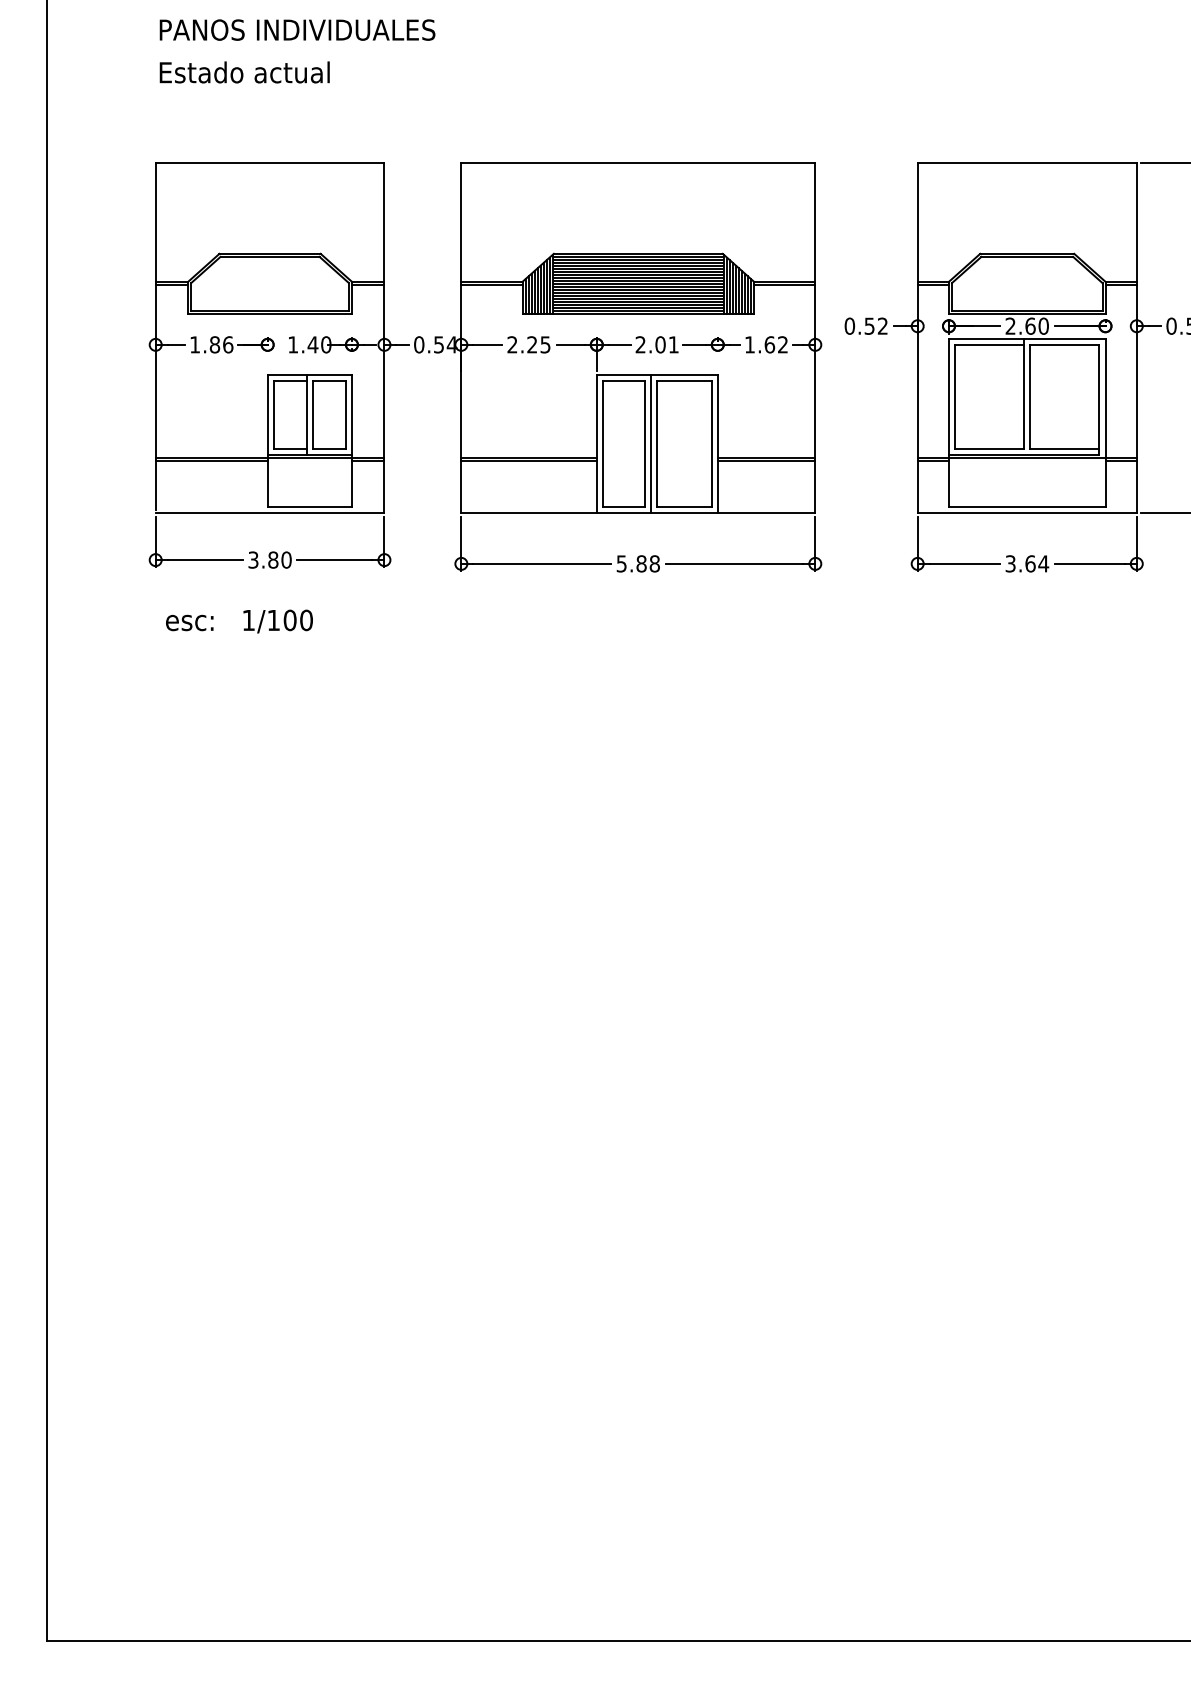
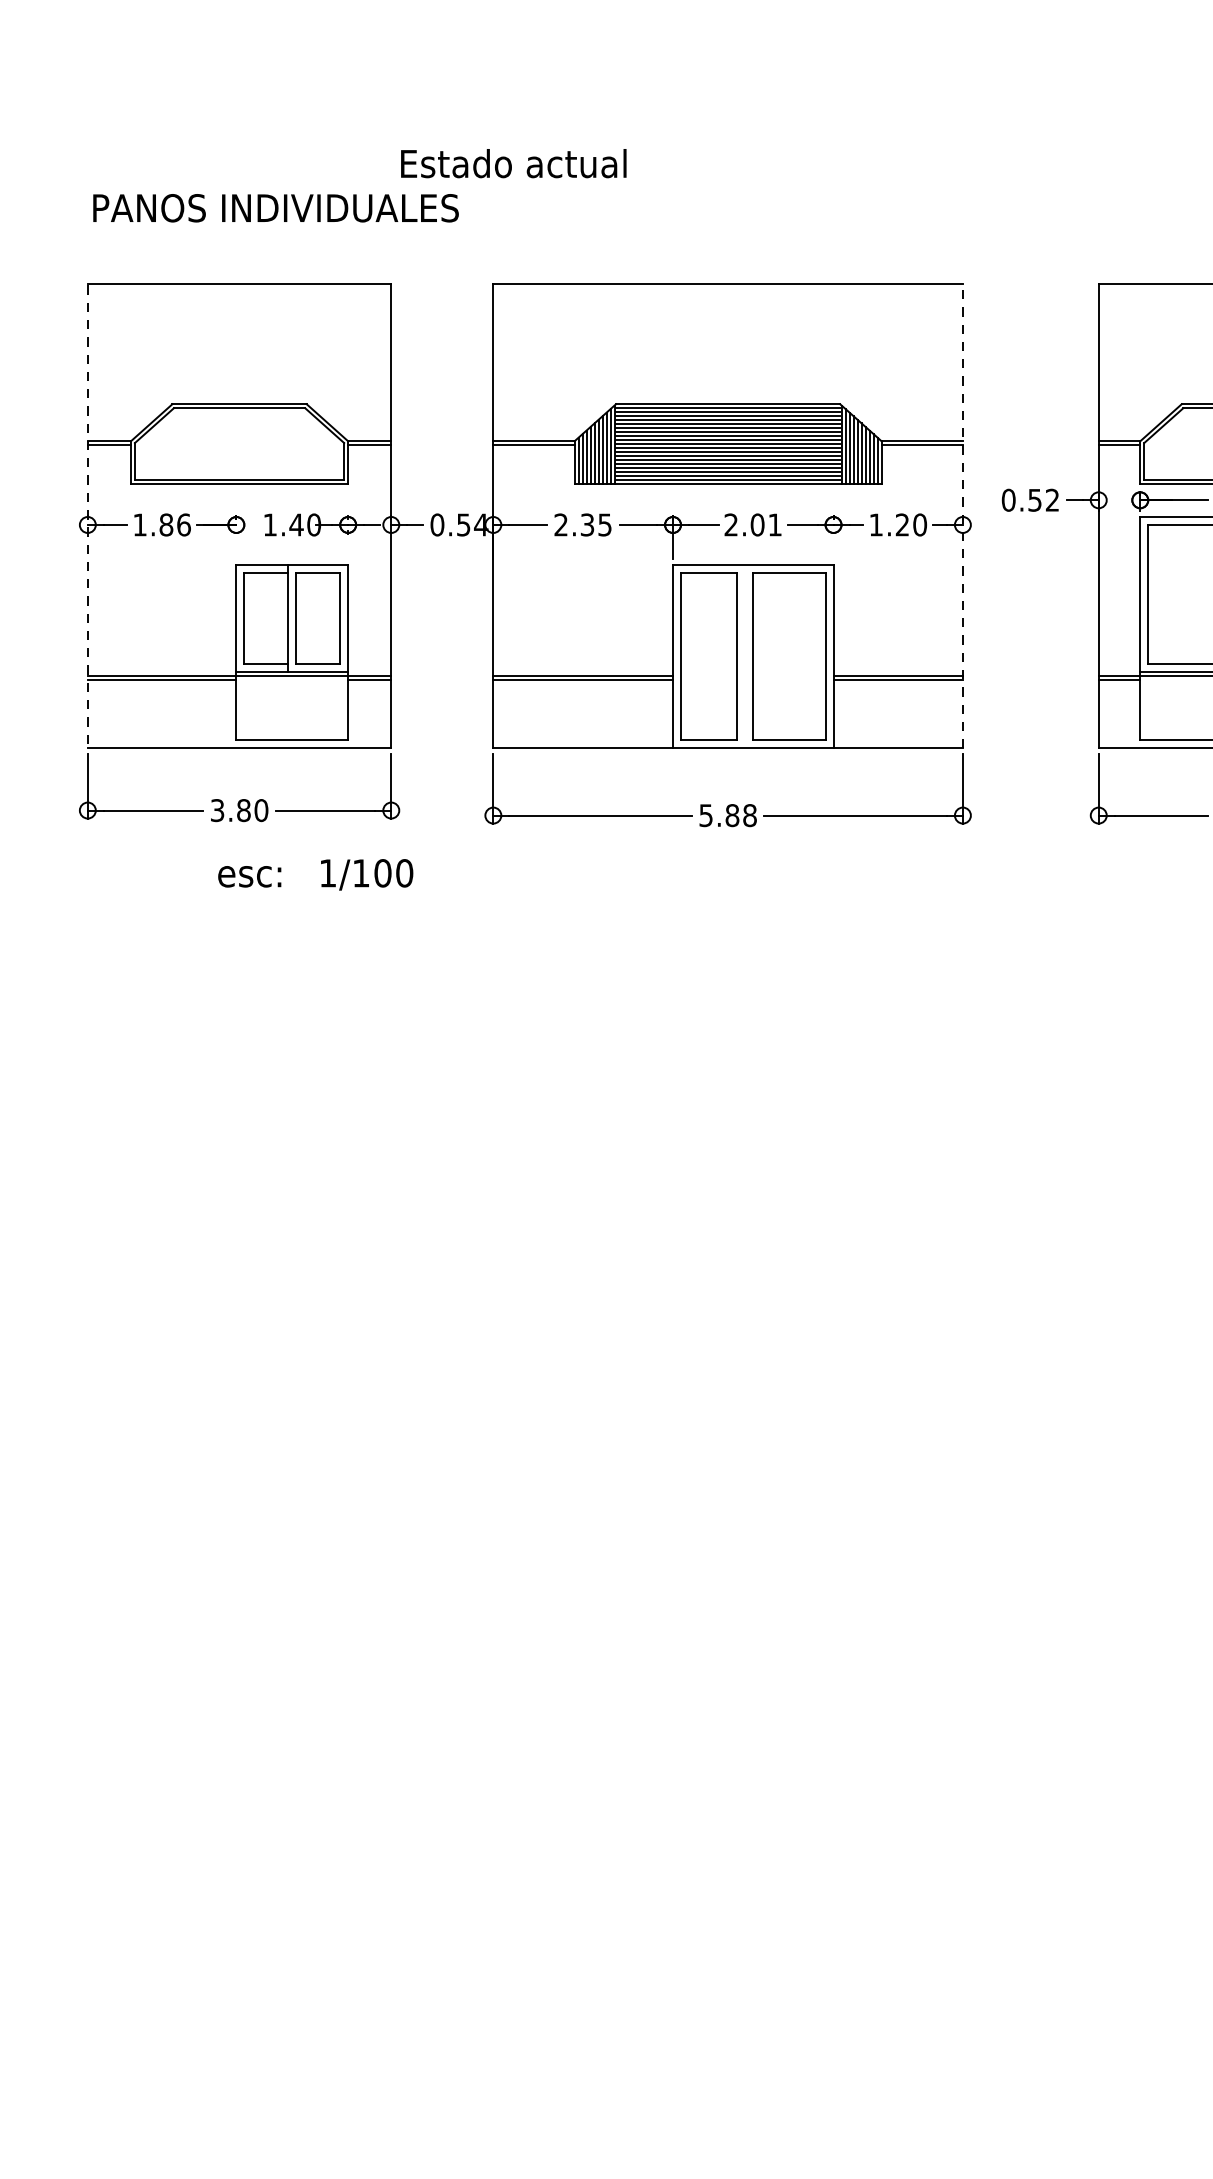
text: (297, 29) -> (275, 207), moved
text: (244, 72) -> (513, 163), moved
line: (155, 336) -> (87, 513), solid -> dashed
line: (815, 338) -> (963, 516), solid -> dashed
text: (532, 344) -> (587, 524), 2.25 -> 2.35
text: (776, 344) -> (911, 524), 1.62 -> 1.20
line: (651, 443) -> (745, 655), removed
text: (239, 621) -> (315, 874), moved

